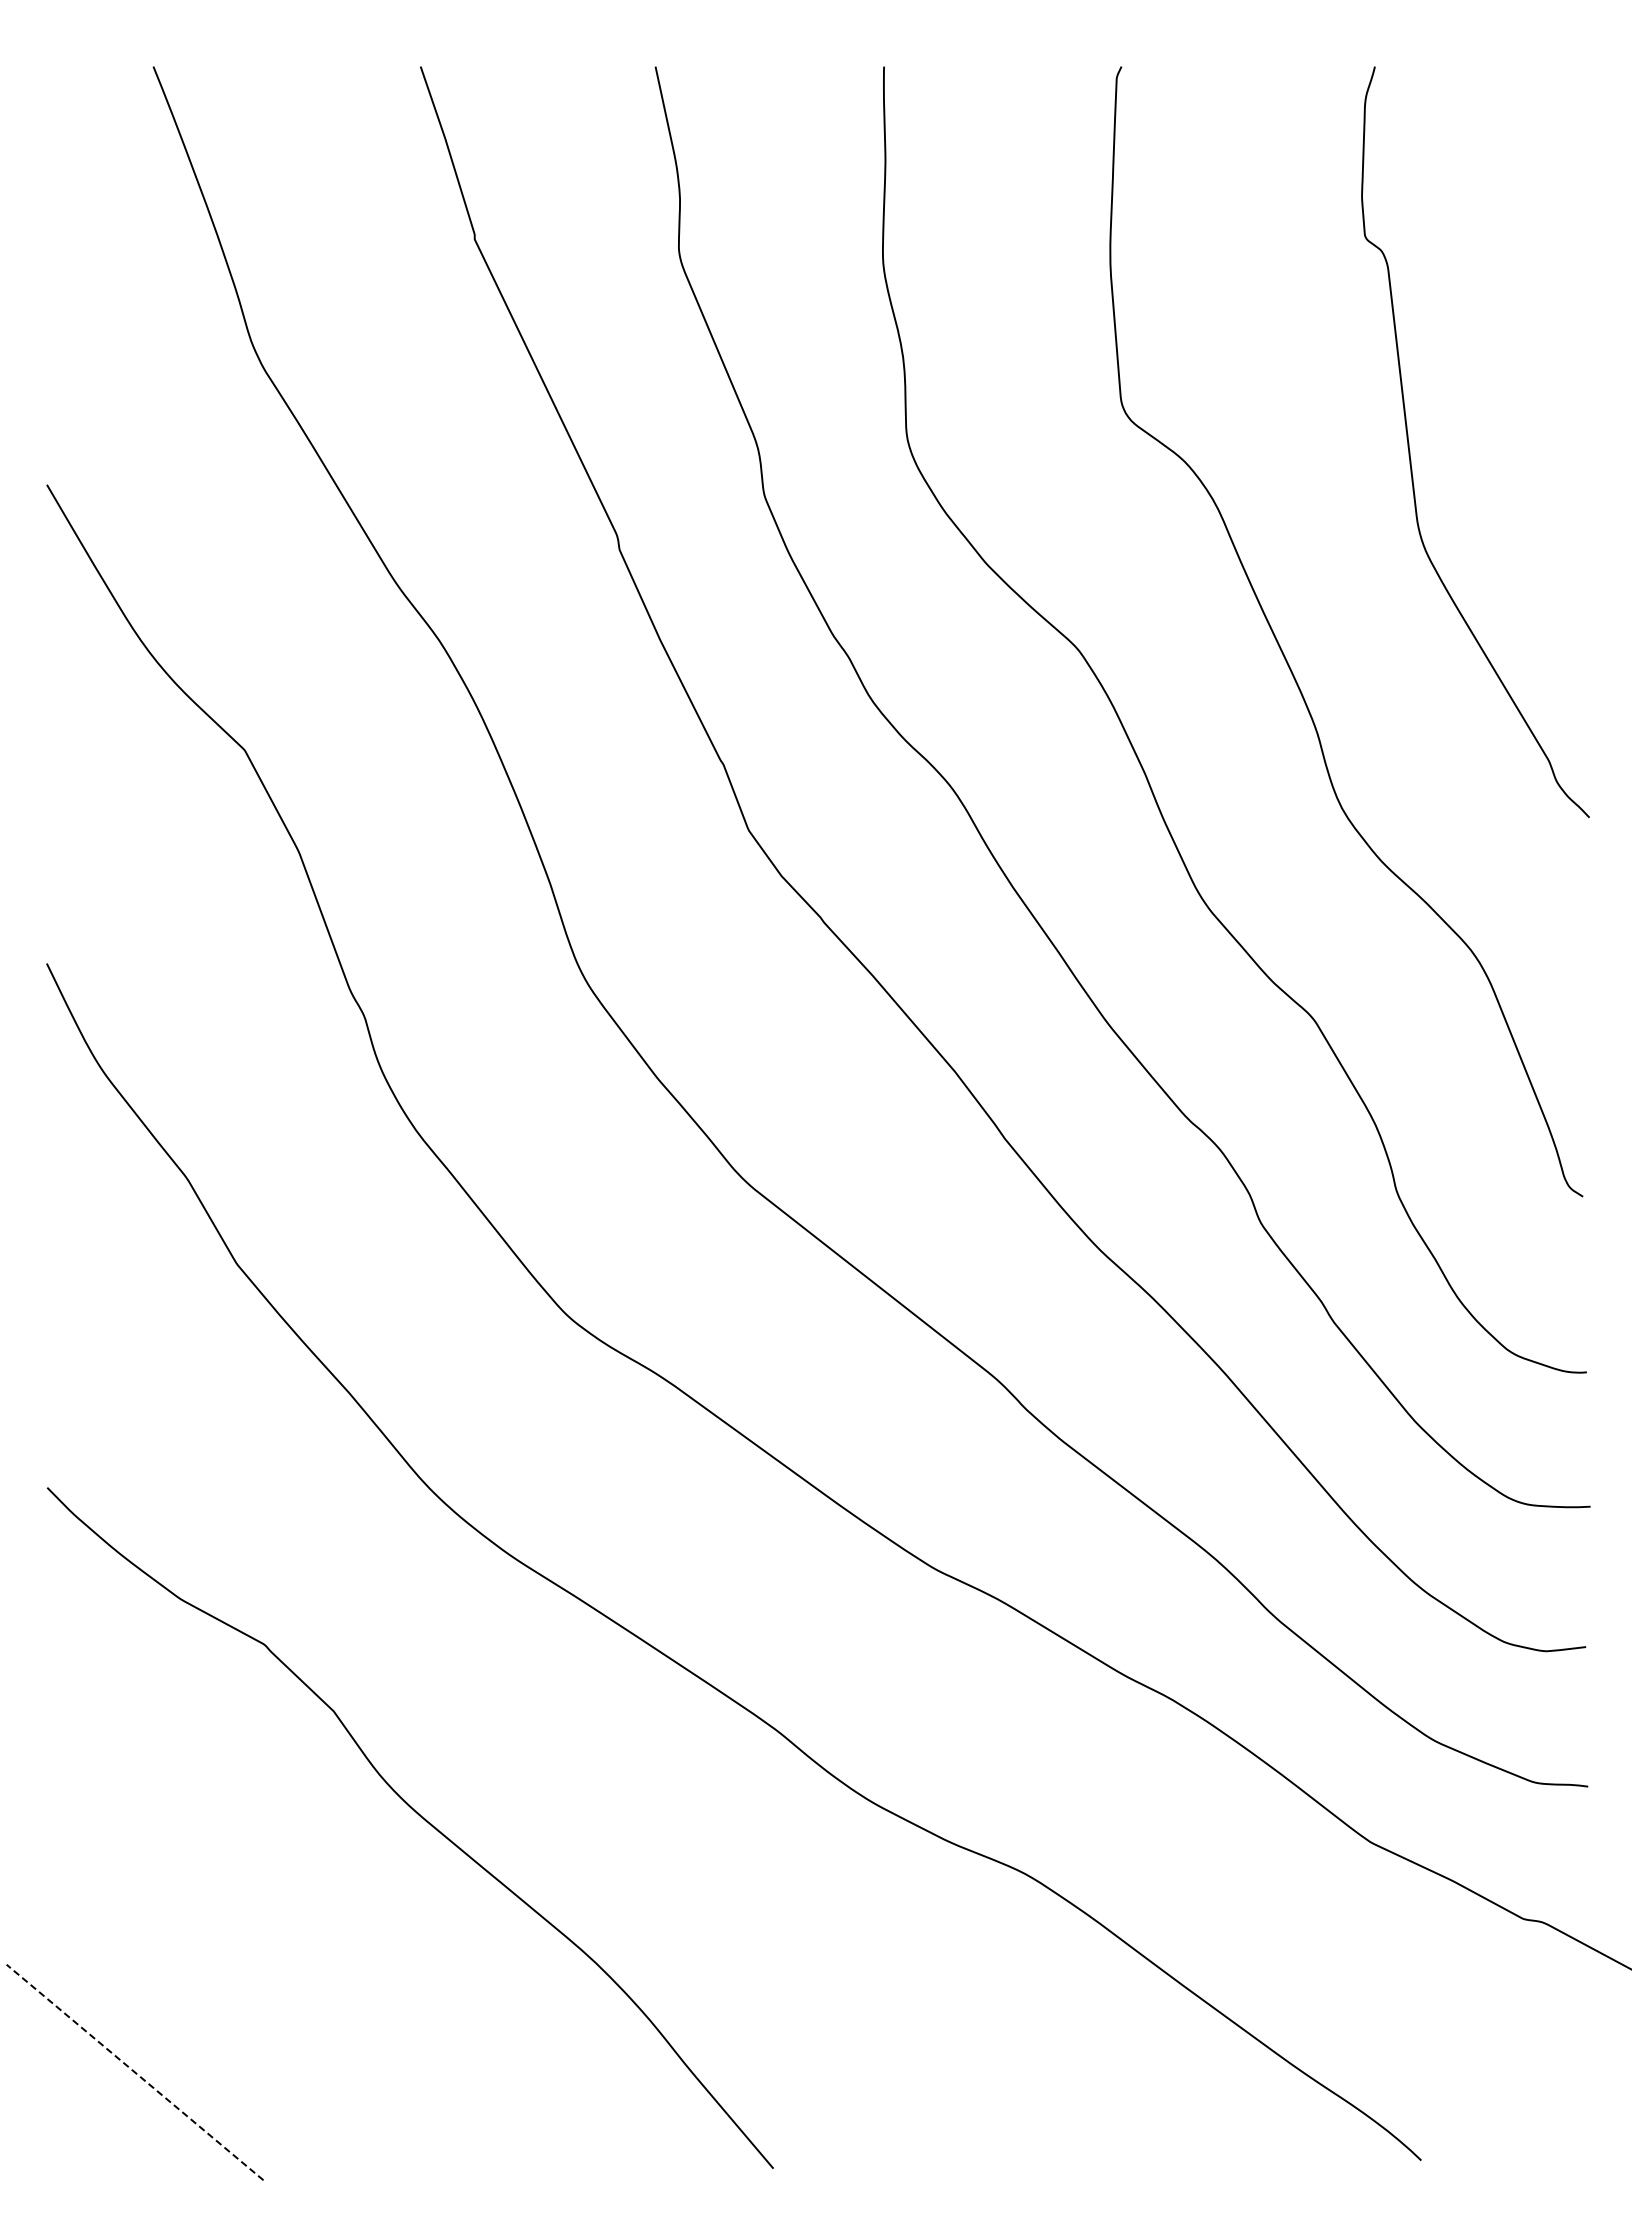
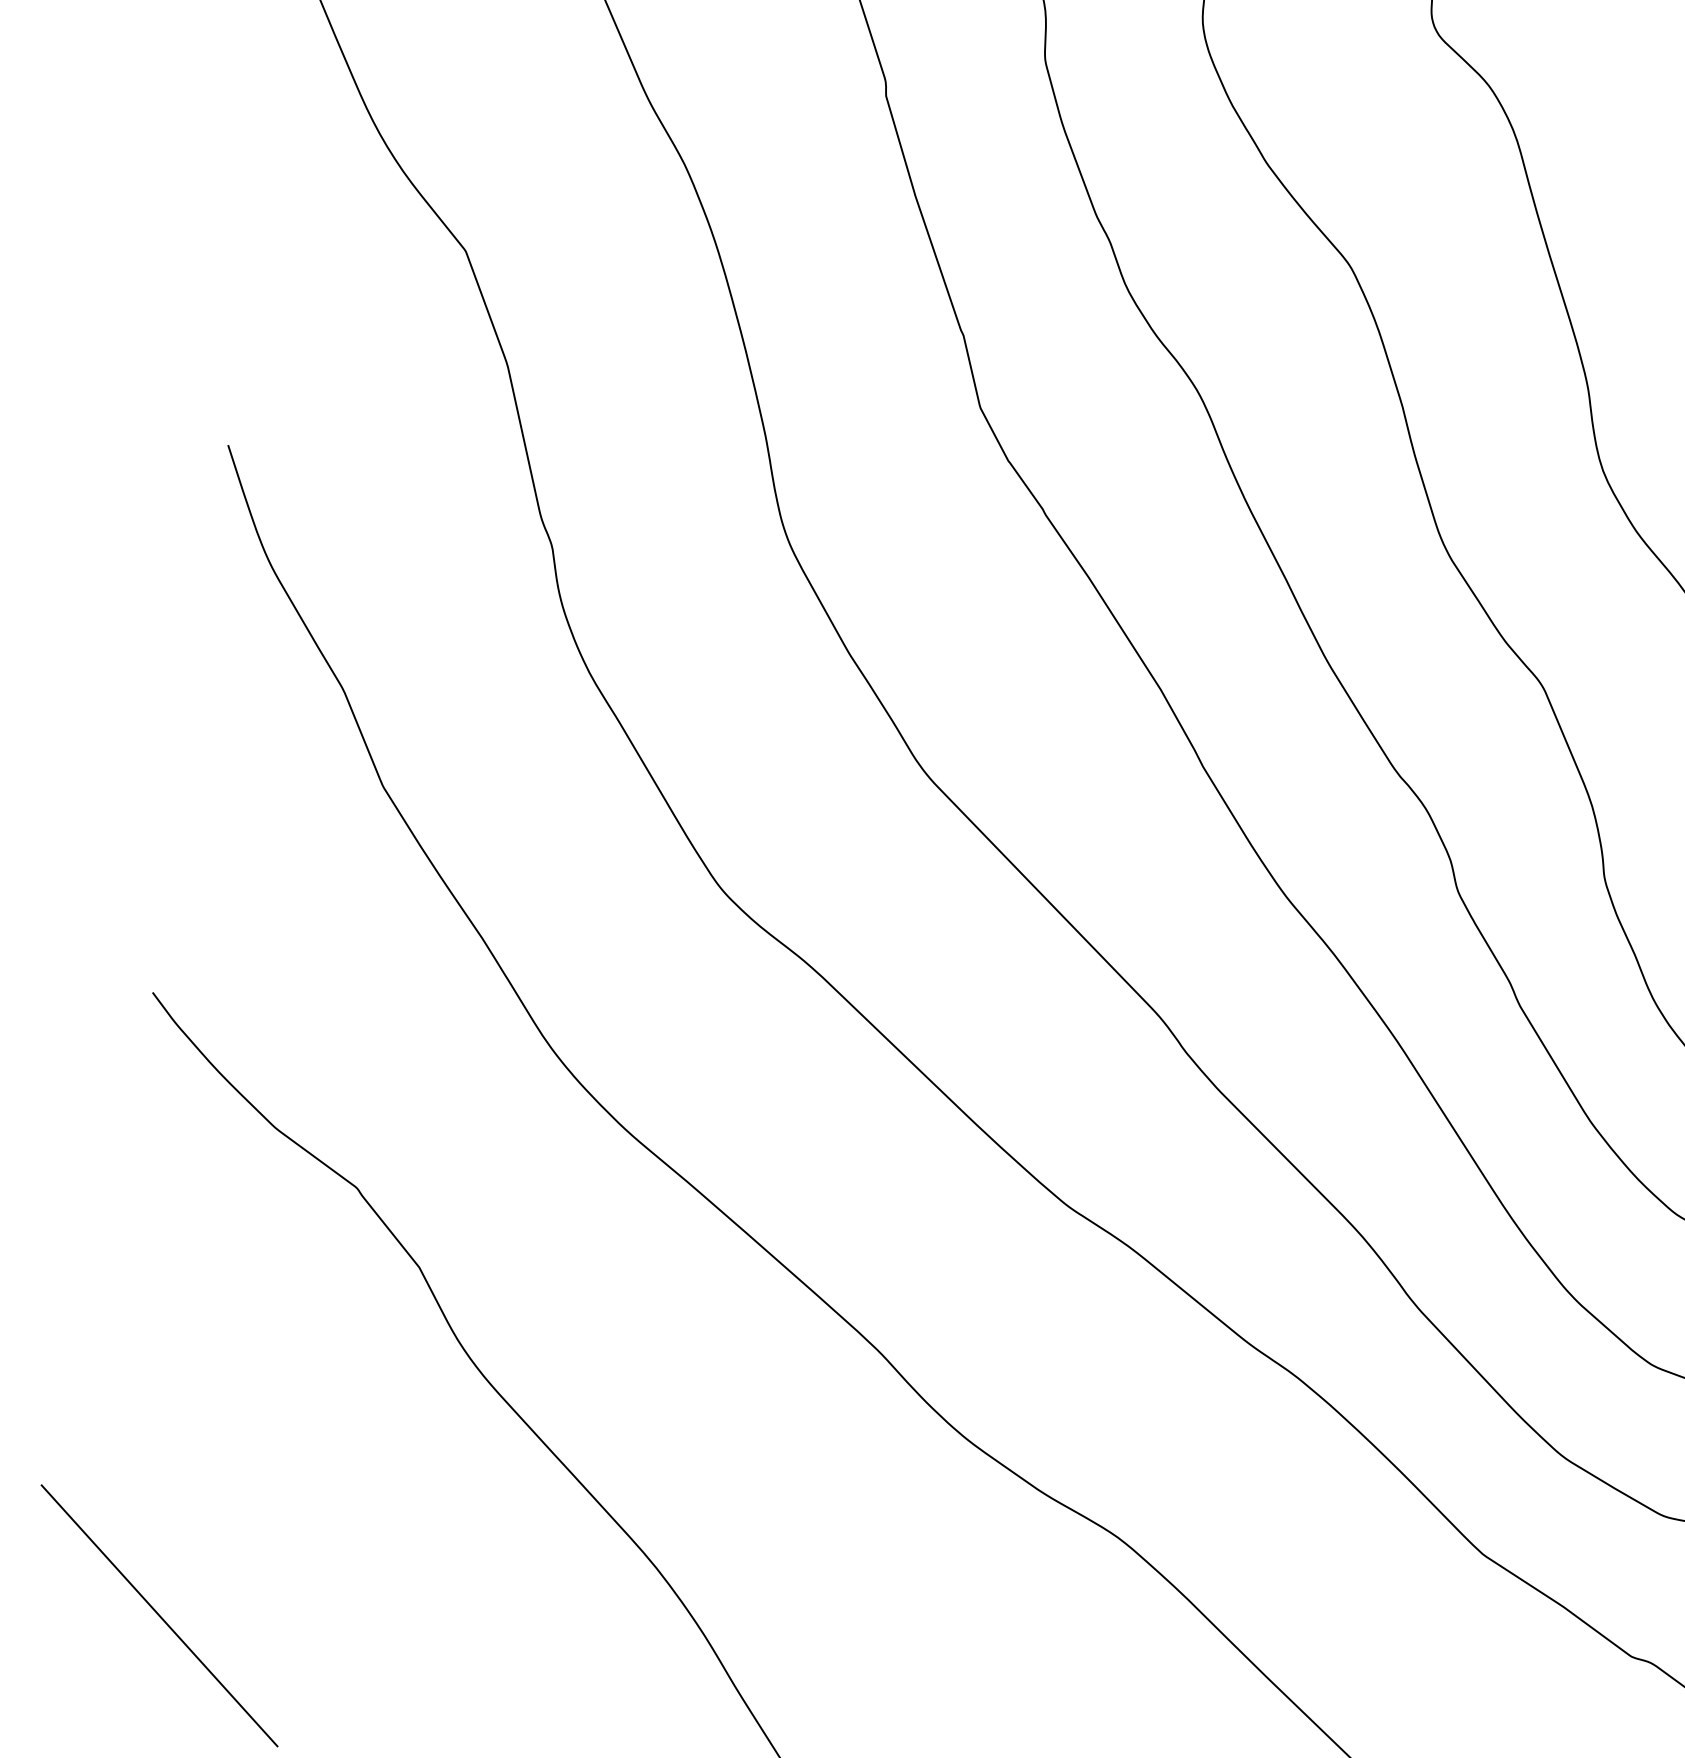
line: (135, 2072) -> (160, 1615), dashed -> solid

